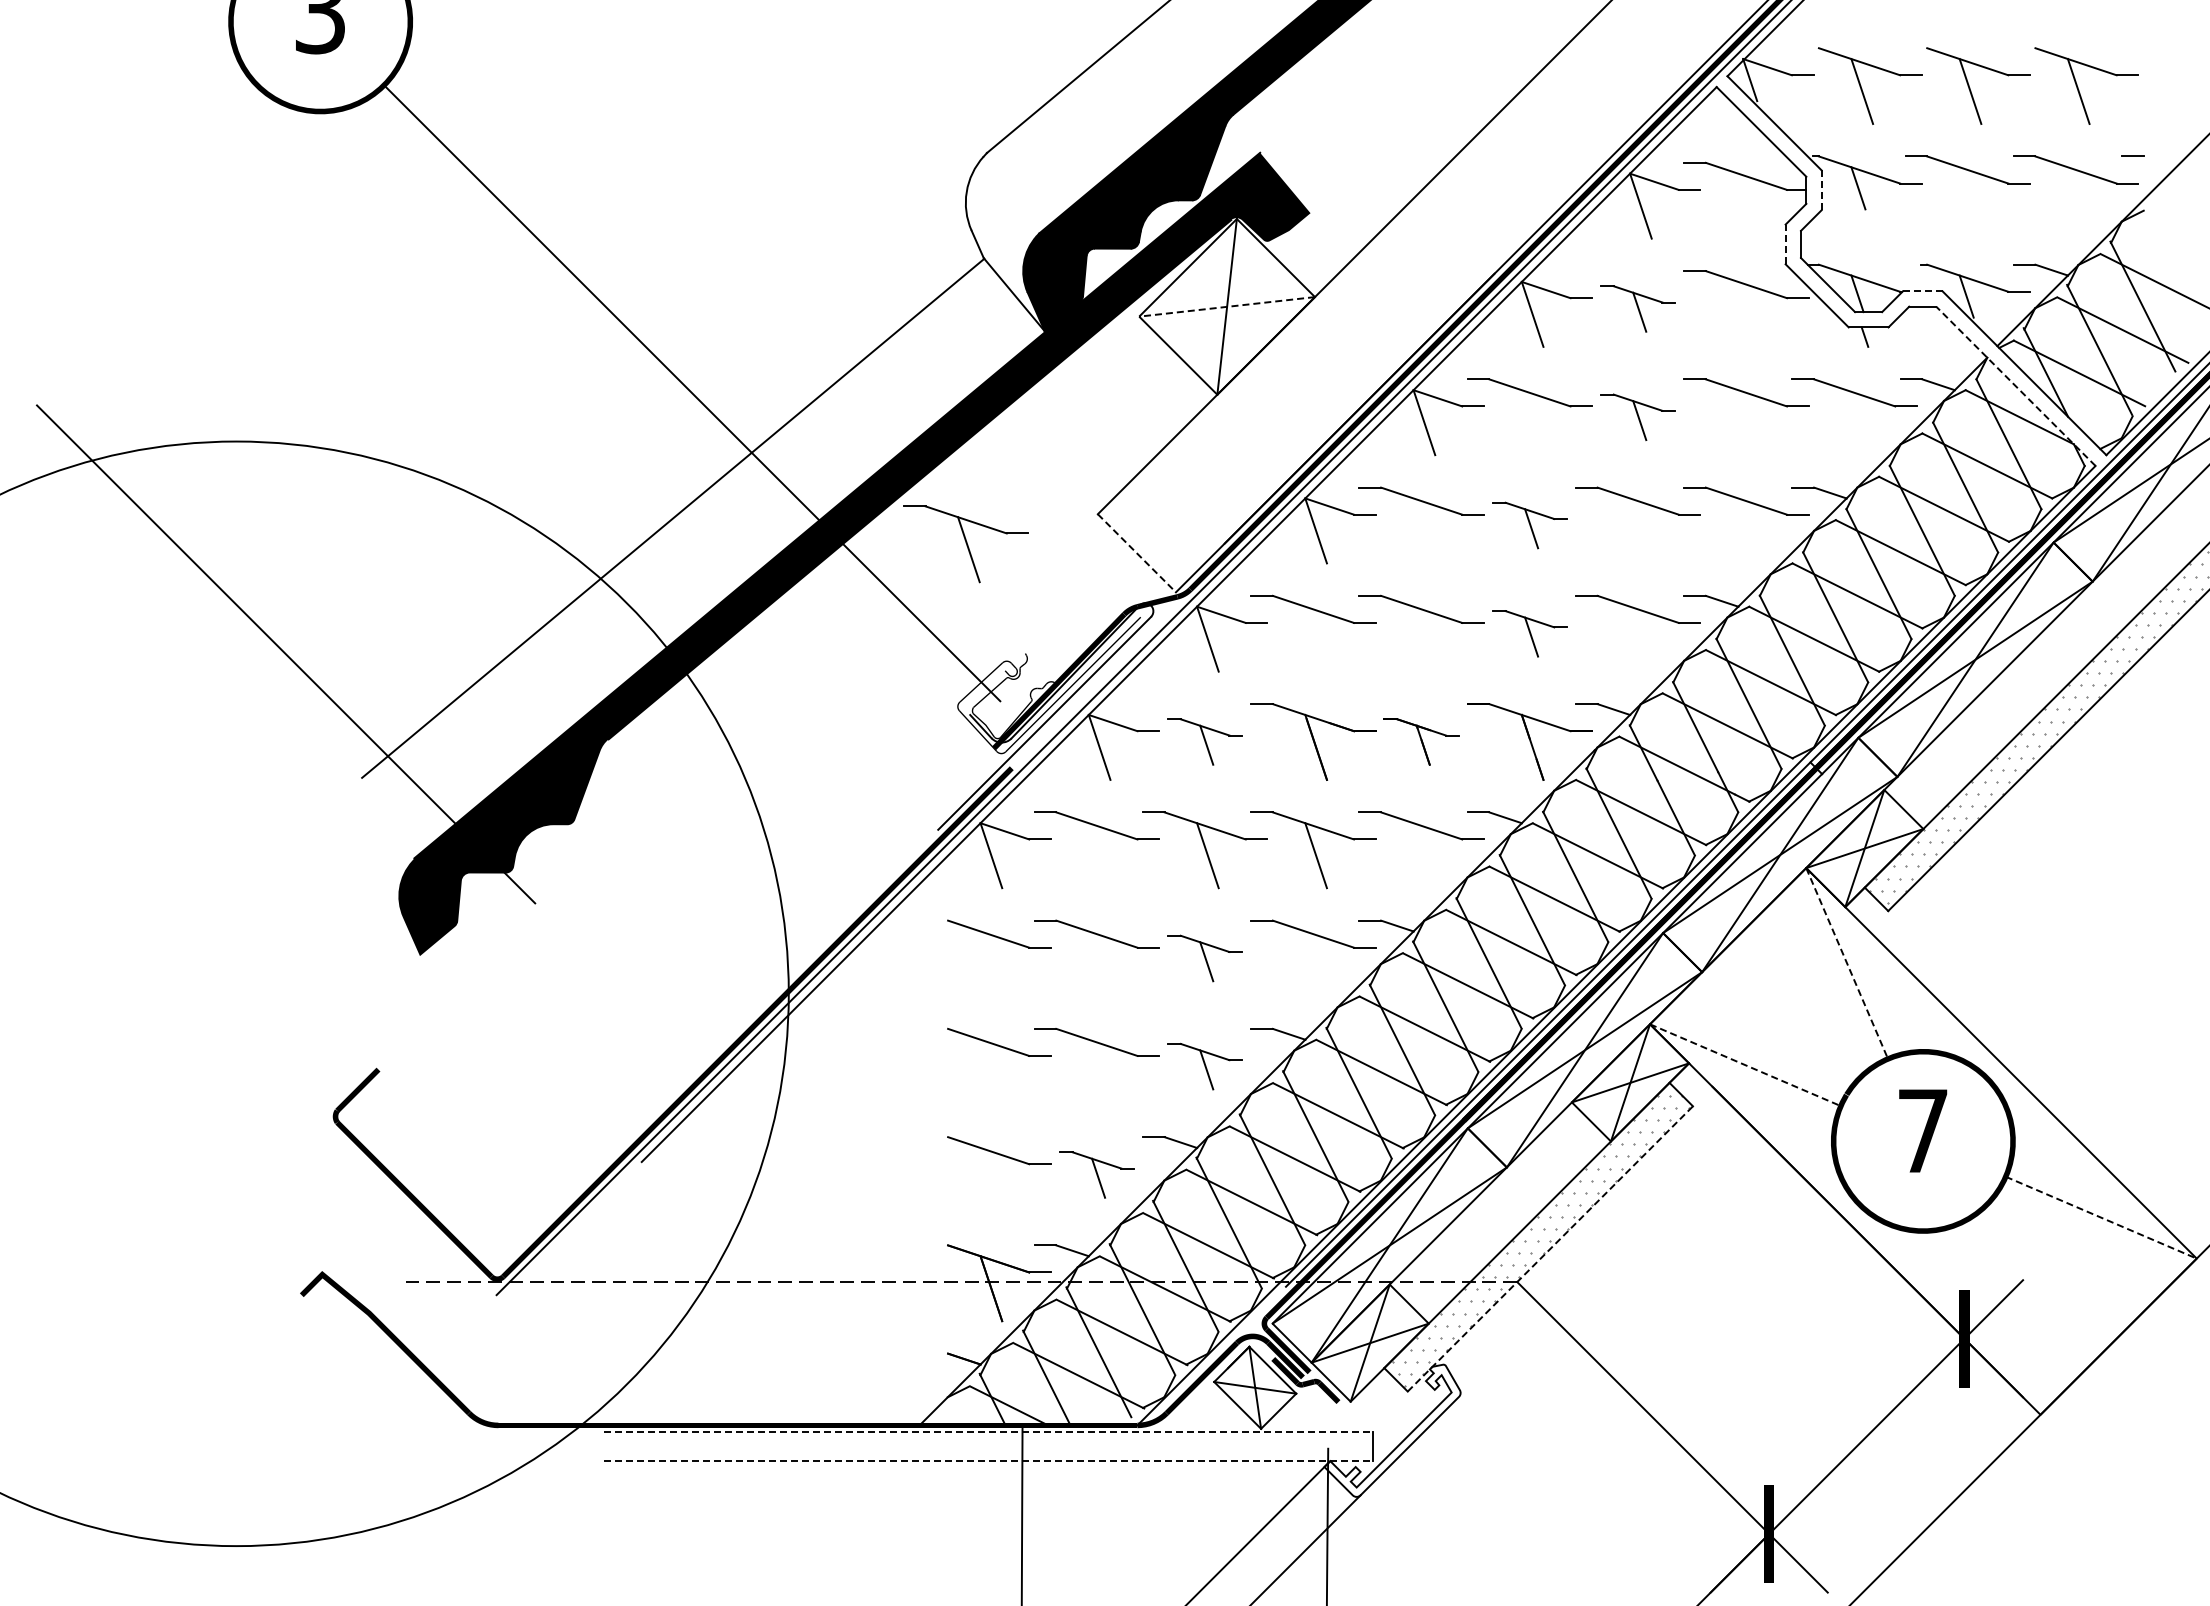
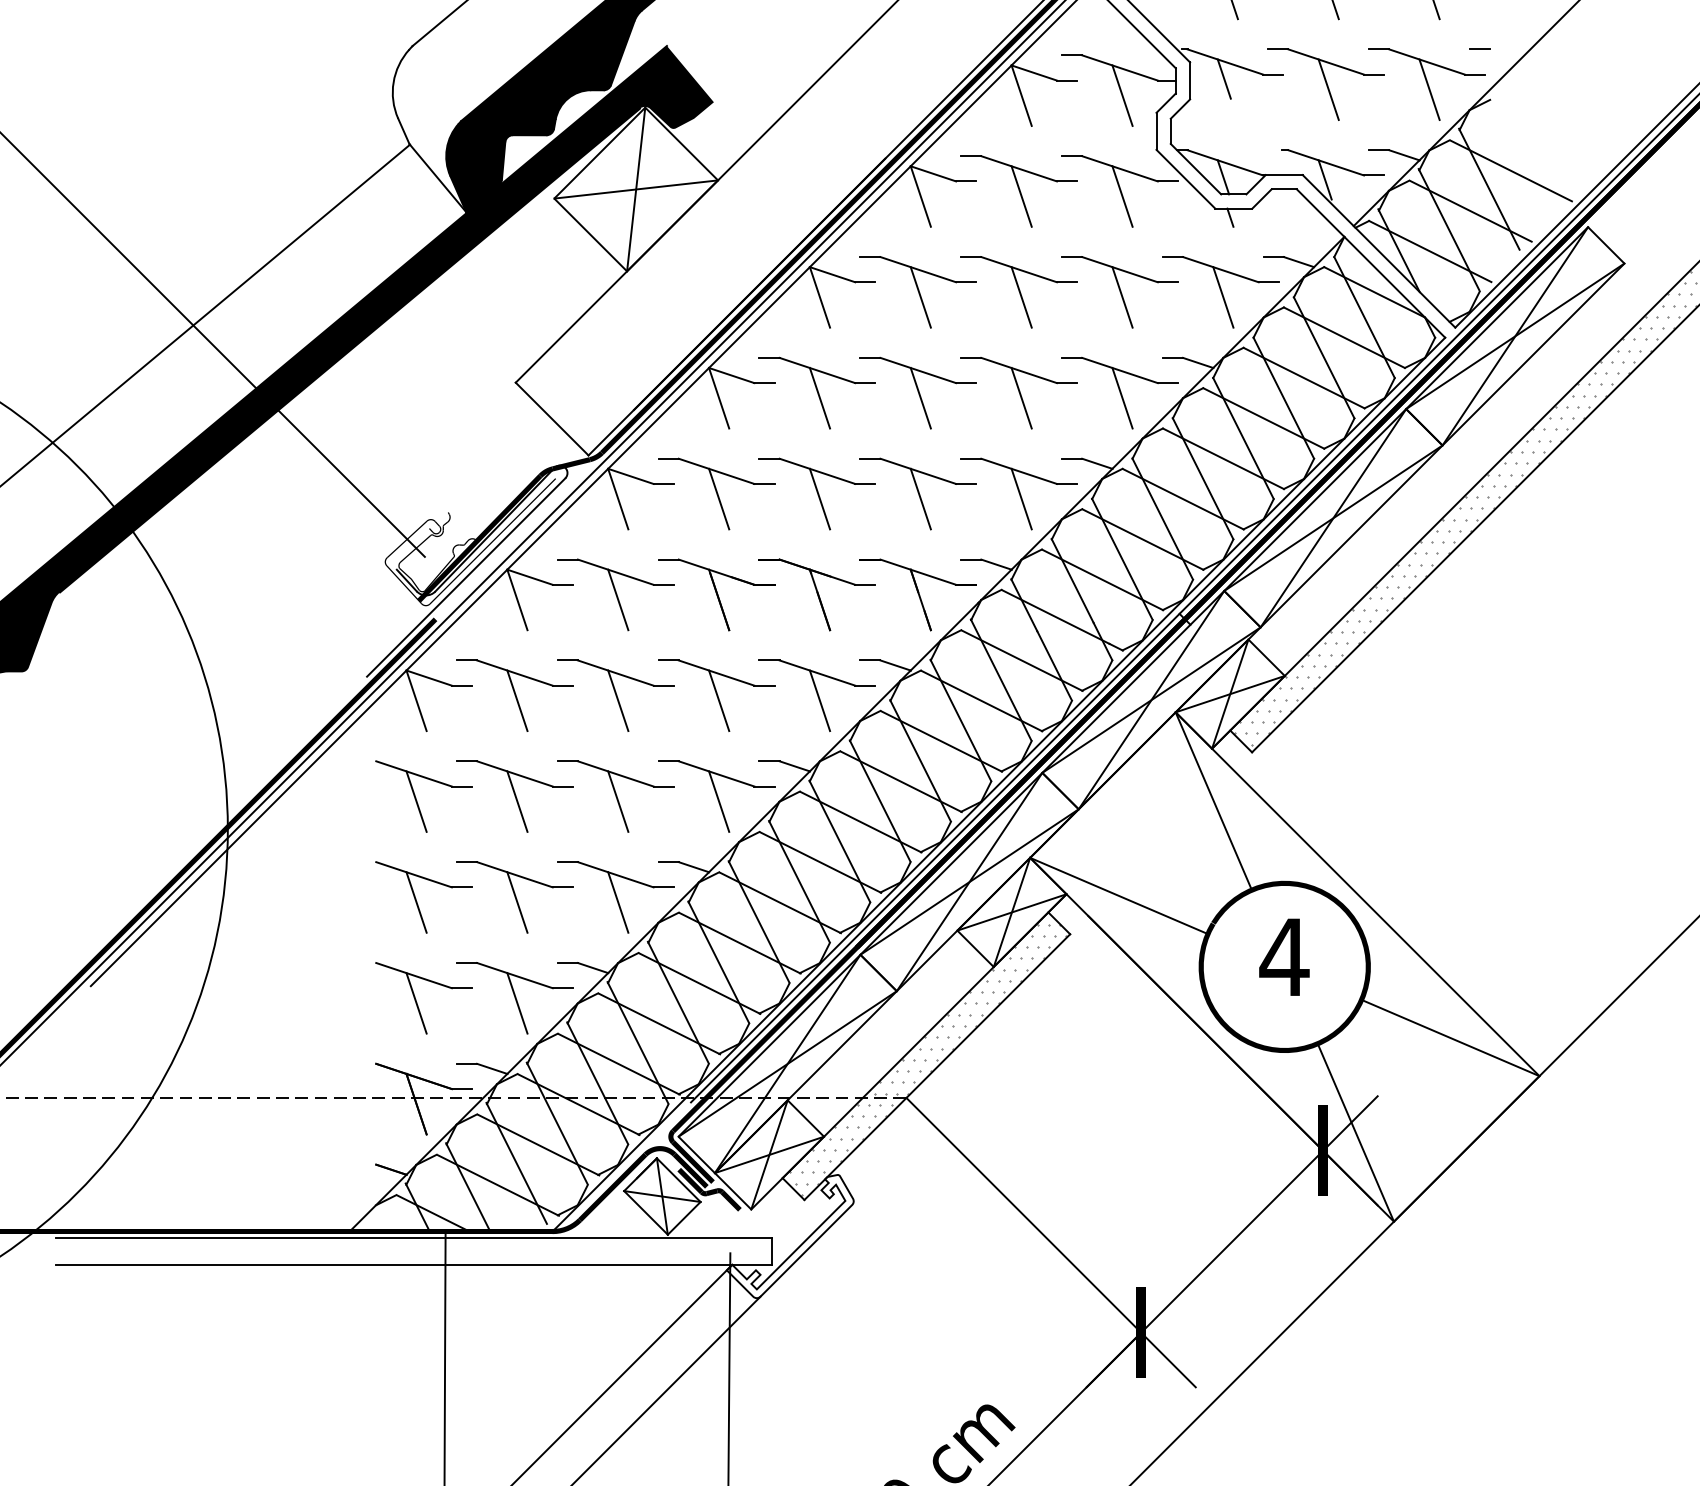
line: (1821, 190) -> (1189, 81), dashed -> solid
line: (1970, 199) -> (1328, 89), added
line: (2078, 199) -> (1429, 89), added
line: (1748, 205) -> (1121, 95), added
line: (1785, 244) -> (1156, 131), dashed -> solid
line: (1922, 291) -> (1284, 175), dashed -> solid
line: (1226, 306) -> (635, 189), dashed -> solid
part: (1637, 308) -> (1018, 191), size x1.67
line: (1748, 313) -> (1121, 195), added
line: (2015, 386) -> (1370, 263), dashed -> solid
part: (1637, 417) -> (1018, 292), size x1.67
line: (1532, 422) -> (920, 297), added
line: (1748, 422) -> (1121, 297), added
line: (1857, 422) -> (1223, 297), added
part: (1529, 525) -> (917, 393), size x1.67
line: (1424, 530) -> (820, 397), added
line: (1640, 530) -> (1021, 397), added
line: (1748, 530) -> (1121, 397), added
part: (965, 544) -> (392, 410), removed
line: (1137, 553) -> (552, 419), dashed -> solid
part: (1529, 633) -> (917, 493), size x1.67
line: (1315, 638) -> (718, 498), added
line: (1424, 638) -> (820, 498), added
line: (1640, 638) -> (1021, 498), added
part: (1204, 741) -> (615, 594), size x1.67
part: (1421, 741) -> (817, 594), size x1.67
line: (1099, 855) -> (517, 700), added
line: (1424, 855) -> (820, 700), added
part: (1204, 958) -> (615, 796), size x1.67
line: (991, 963) -> (416, 801), added
line: (1099, 963) -> (517, 801), added
line: (1315, 963) -> (718, 801), added
line: (1847, 963) -> (1214, 801), dashed -> solid
line: (1745, 1065) -> (1119, 896), dashed -> solid
part: (1204, 1066) -> (615, 897), size x1.67
line: (991, 1071) -> (416, 901), added
line: (1099, 1071) -> (517, 901), added
text: (1922, 1130) -> (1284, 956), 7 -> 4
part: (1096, 1174) -> (514, 997), size x1.67
line: (991, 1179) -> (416, 1002), added
line: (2101, 1217) -> (1450, 1037), dashed -> solid
line: (1550, 1248) -> (937, 1066), dashed -> solid
line: (1999, 1318) -> (1355, 1131), added
line: (988, 1432) -> (413, 1238), dashed -> solid
line: (988, 1461) -> (413, 1265), dashed -> solid

